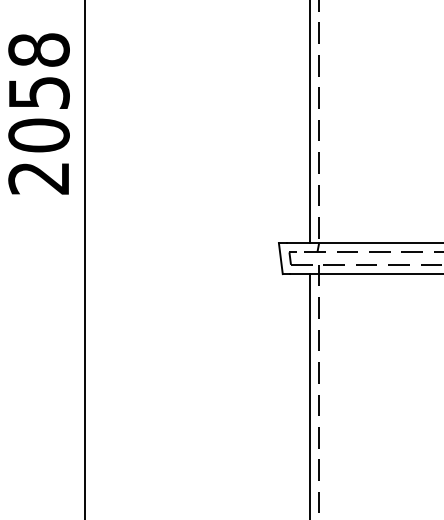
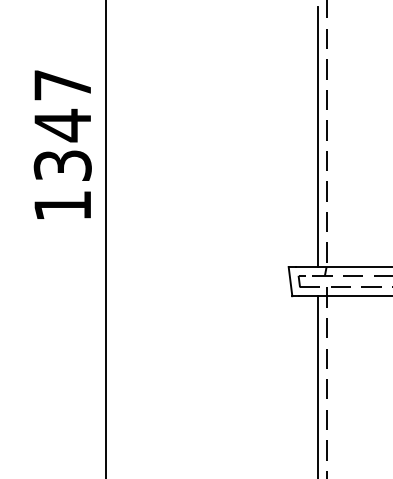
text: (38, 113) -> (62, 144), 2058 -> 1347

